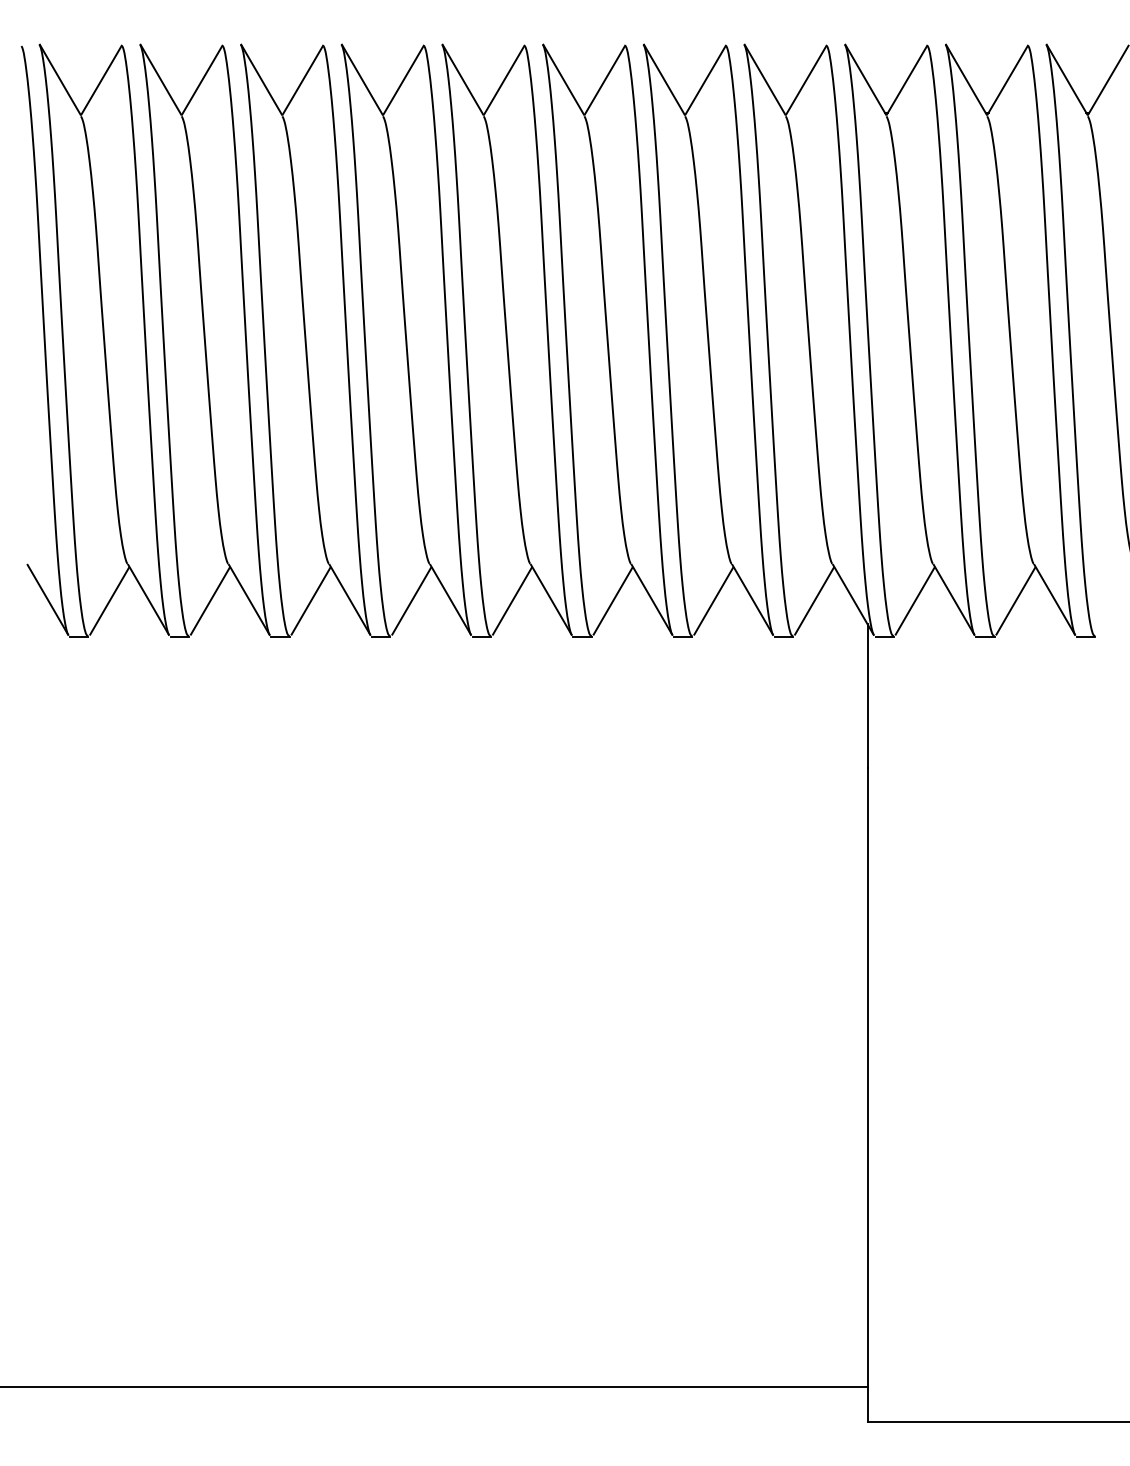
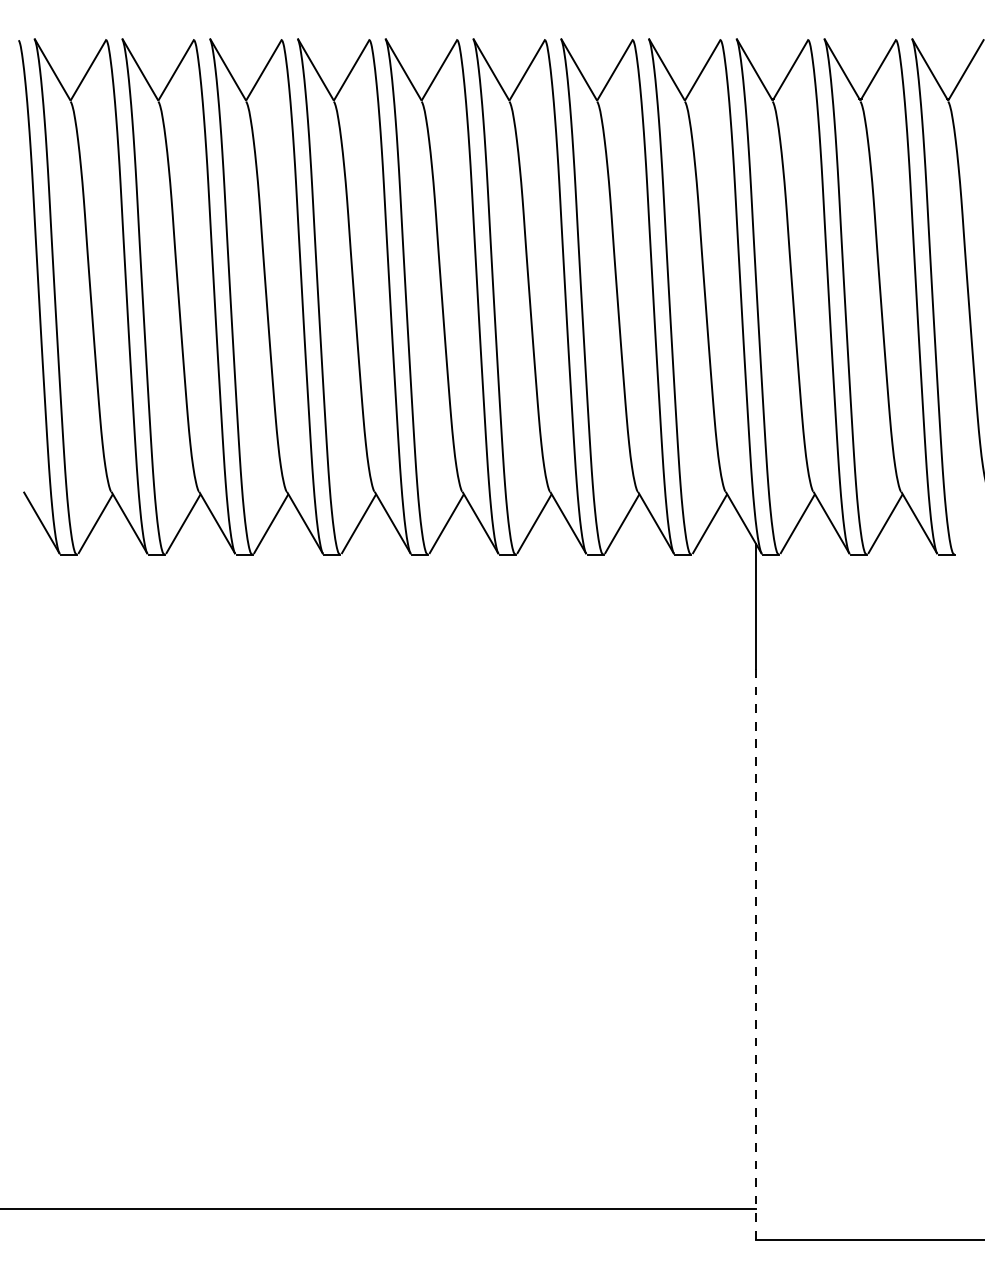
line: (867, 1095) -> (756, 954), solid -> dashed

